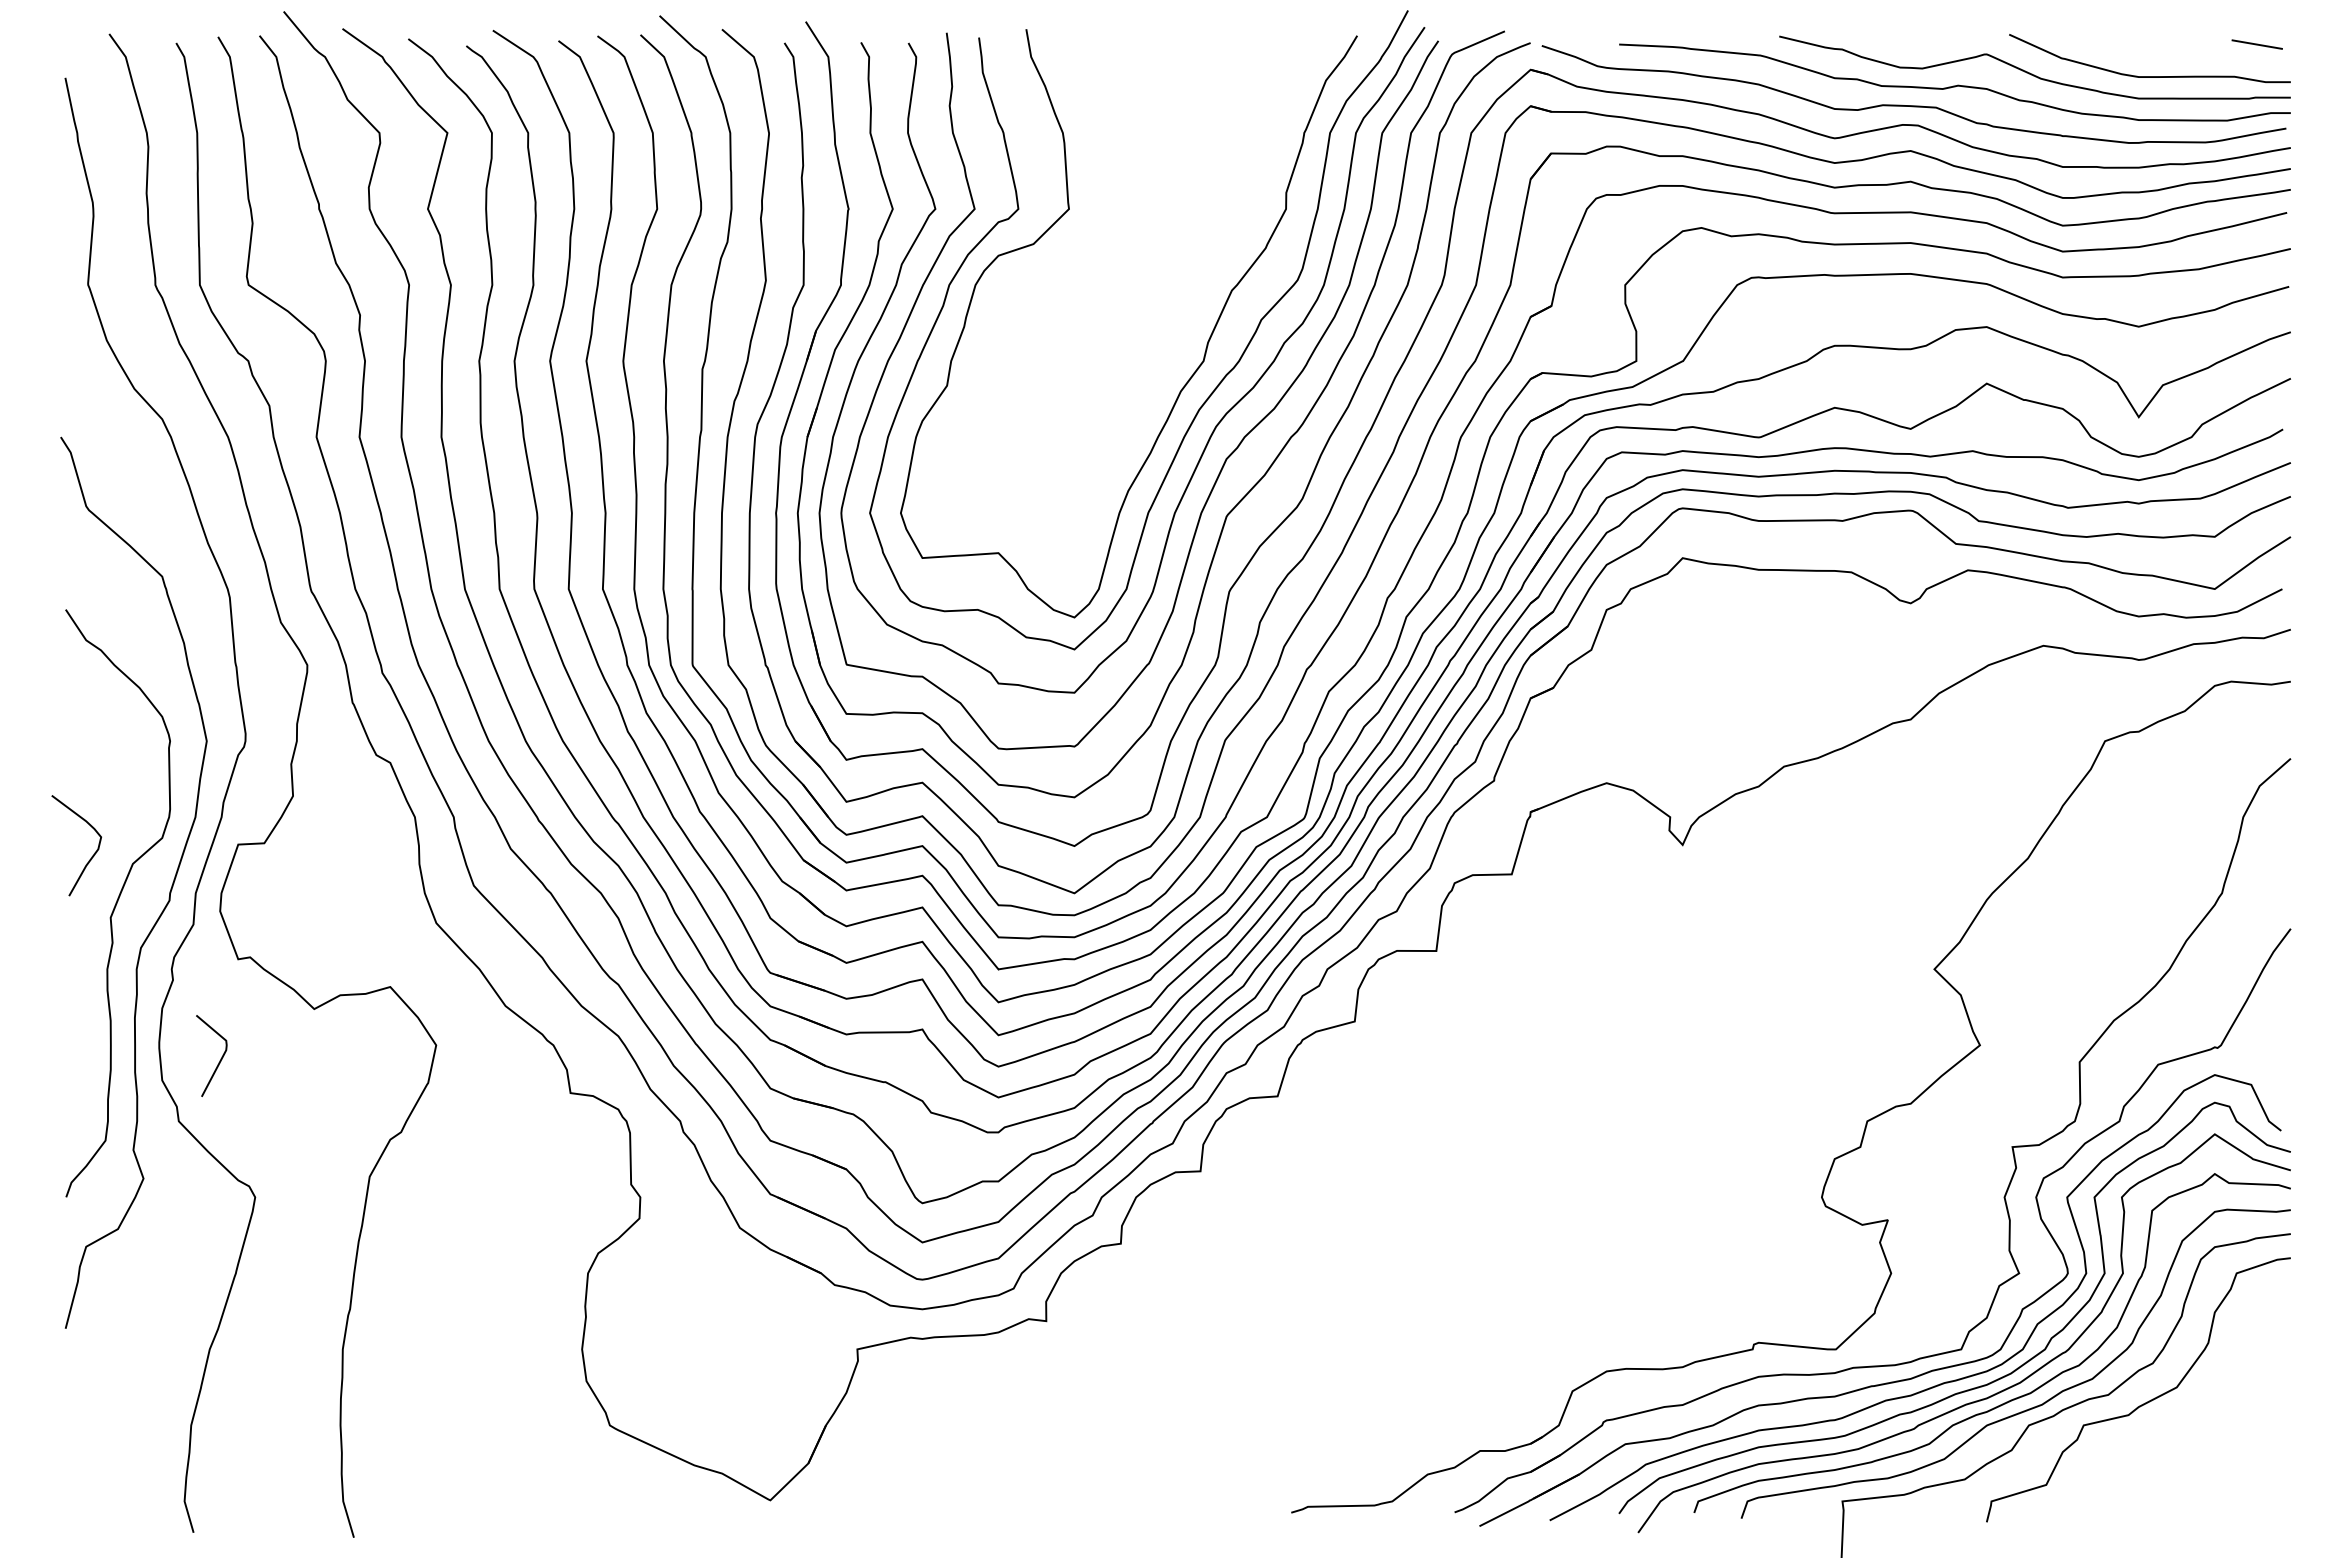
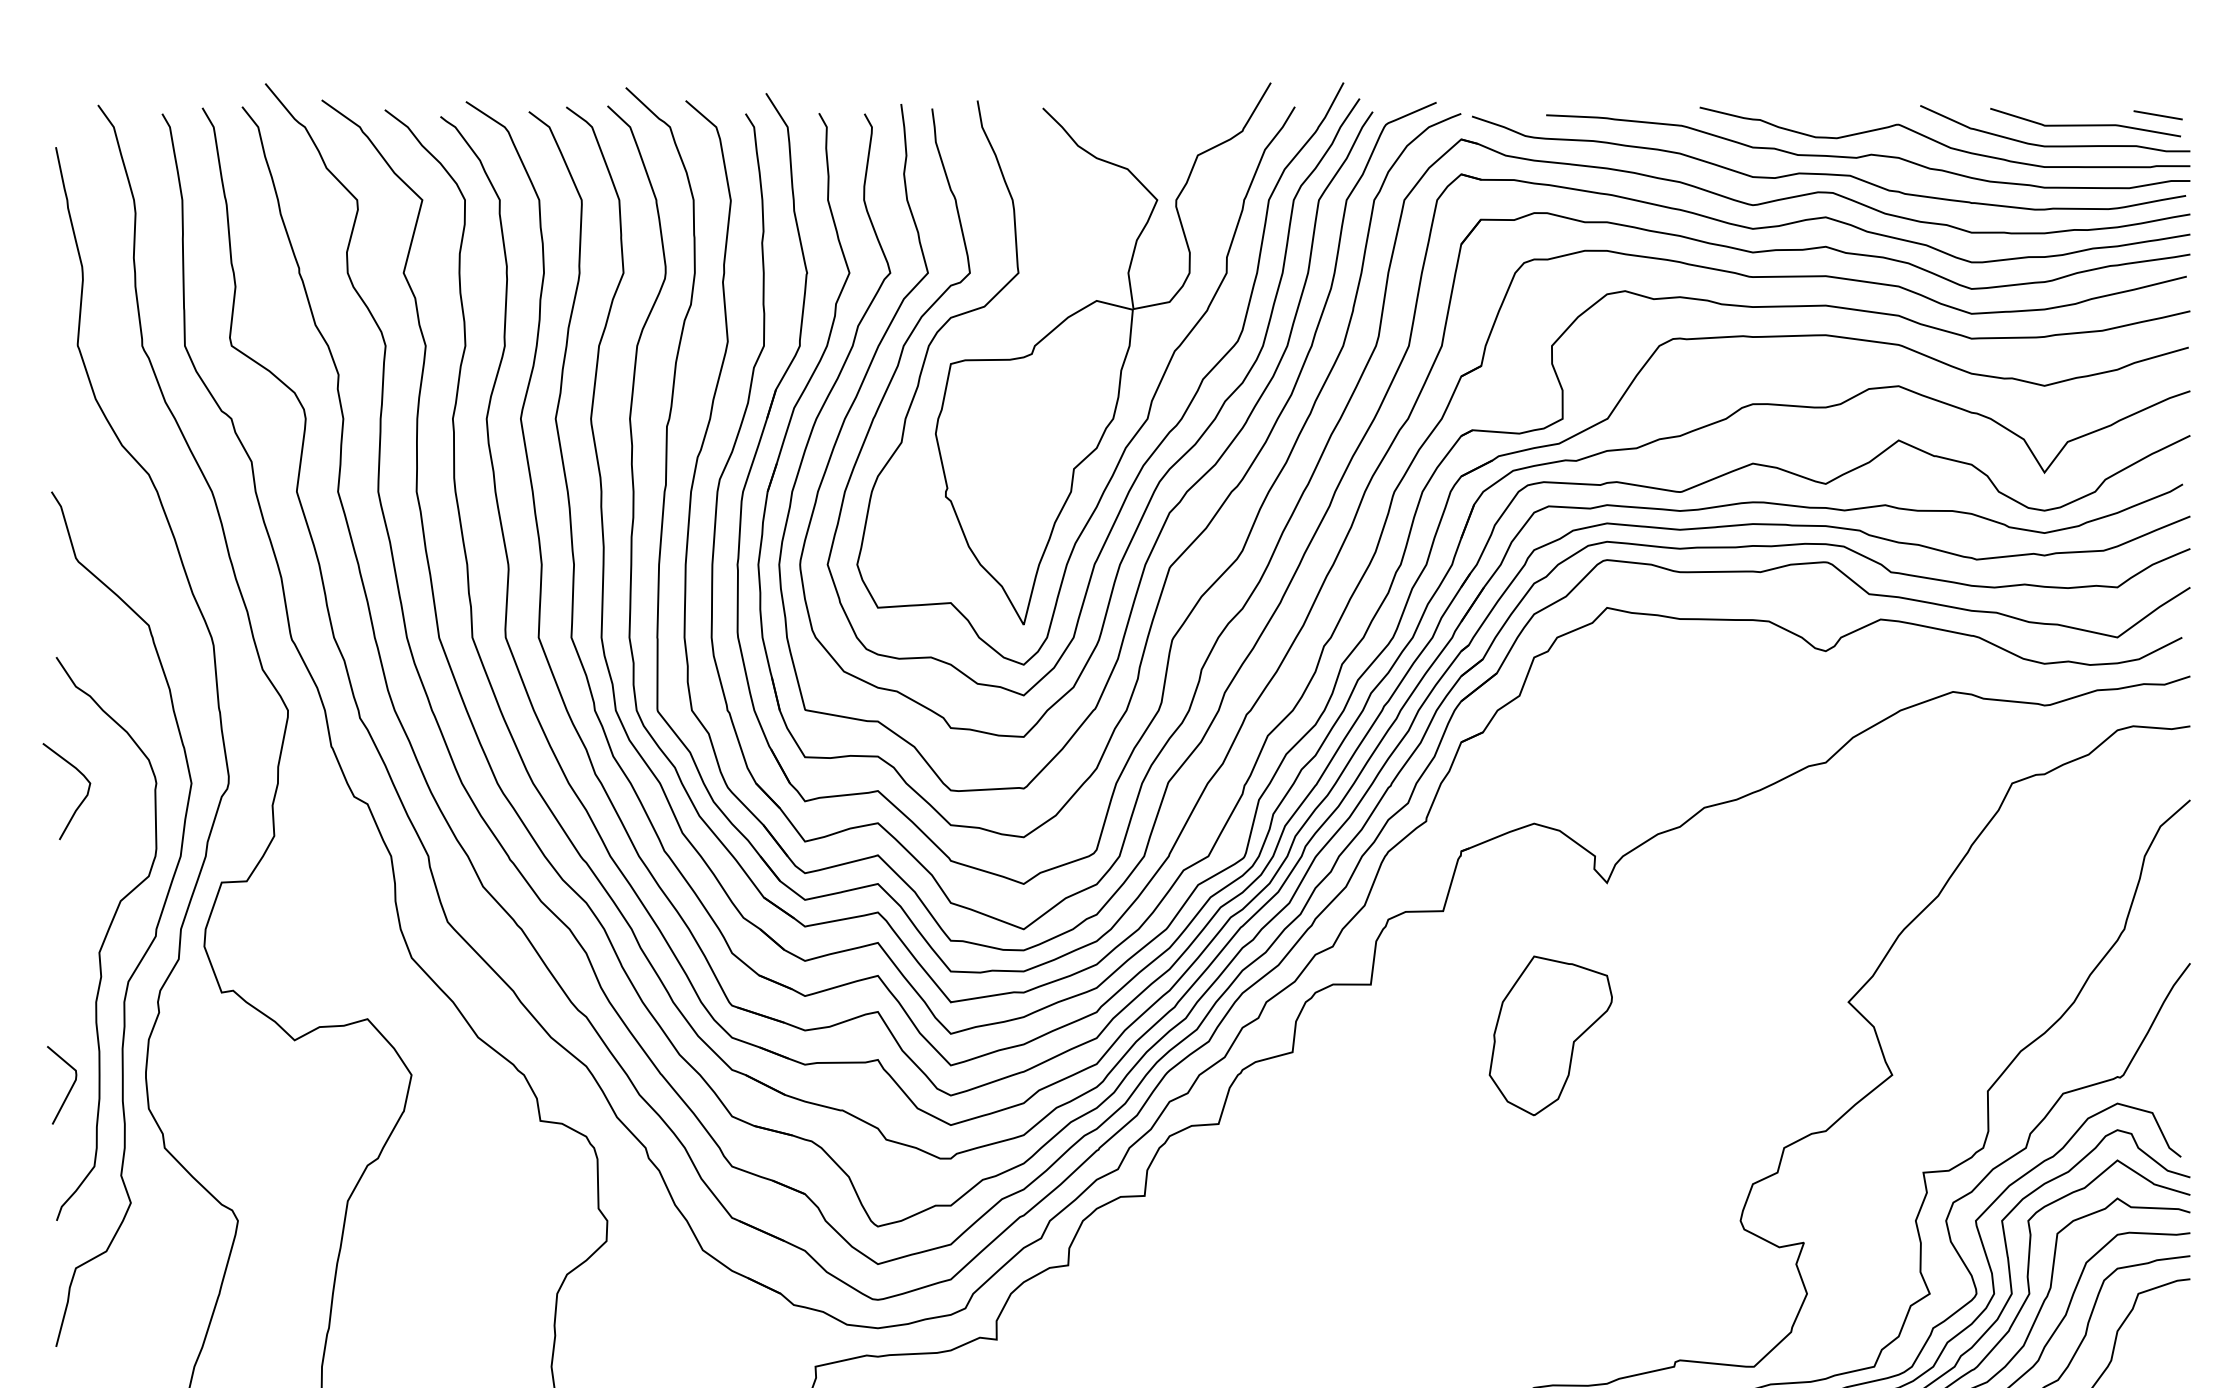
curve: (2181, 54) -> (2085, 124), added
part: (1156, 293) -> (1102, 354), added
curve: (91, 856) -> (80, 801), moved
part: (1623, 1003) -> (1550, 1034), added
curve: (219, 1060) -> (69, 1089), moved

